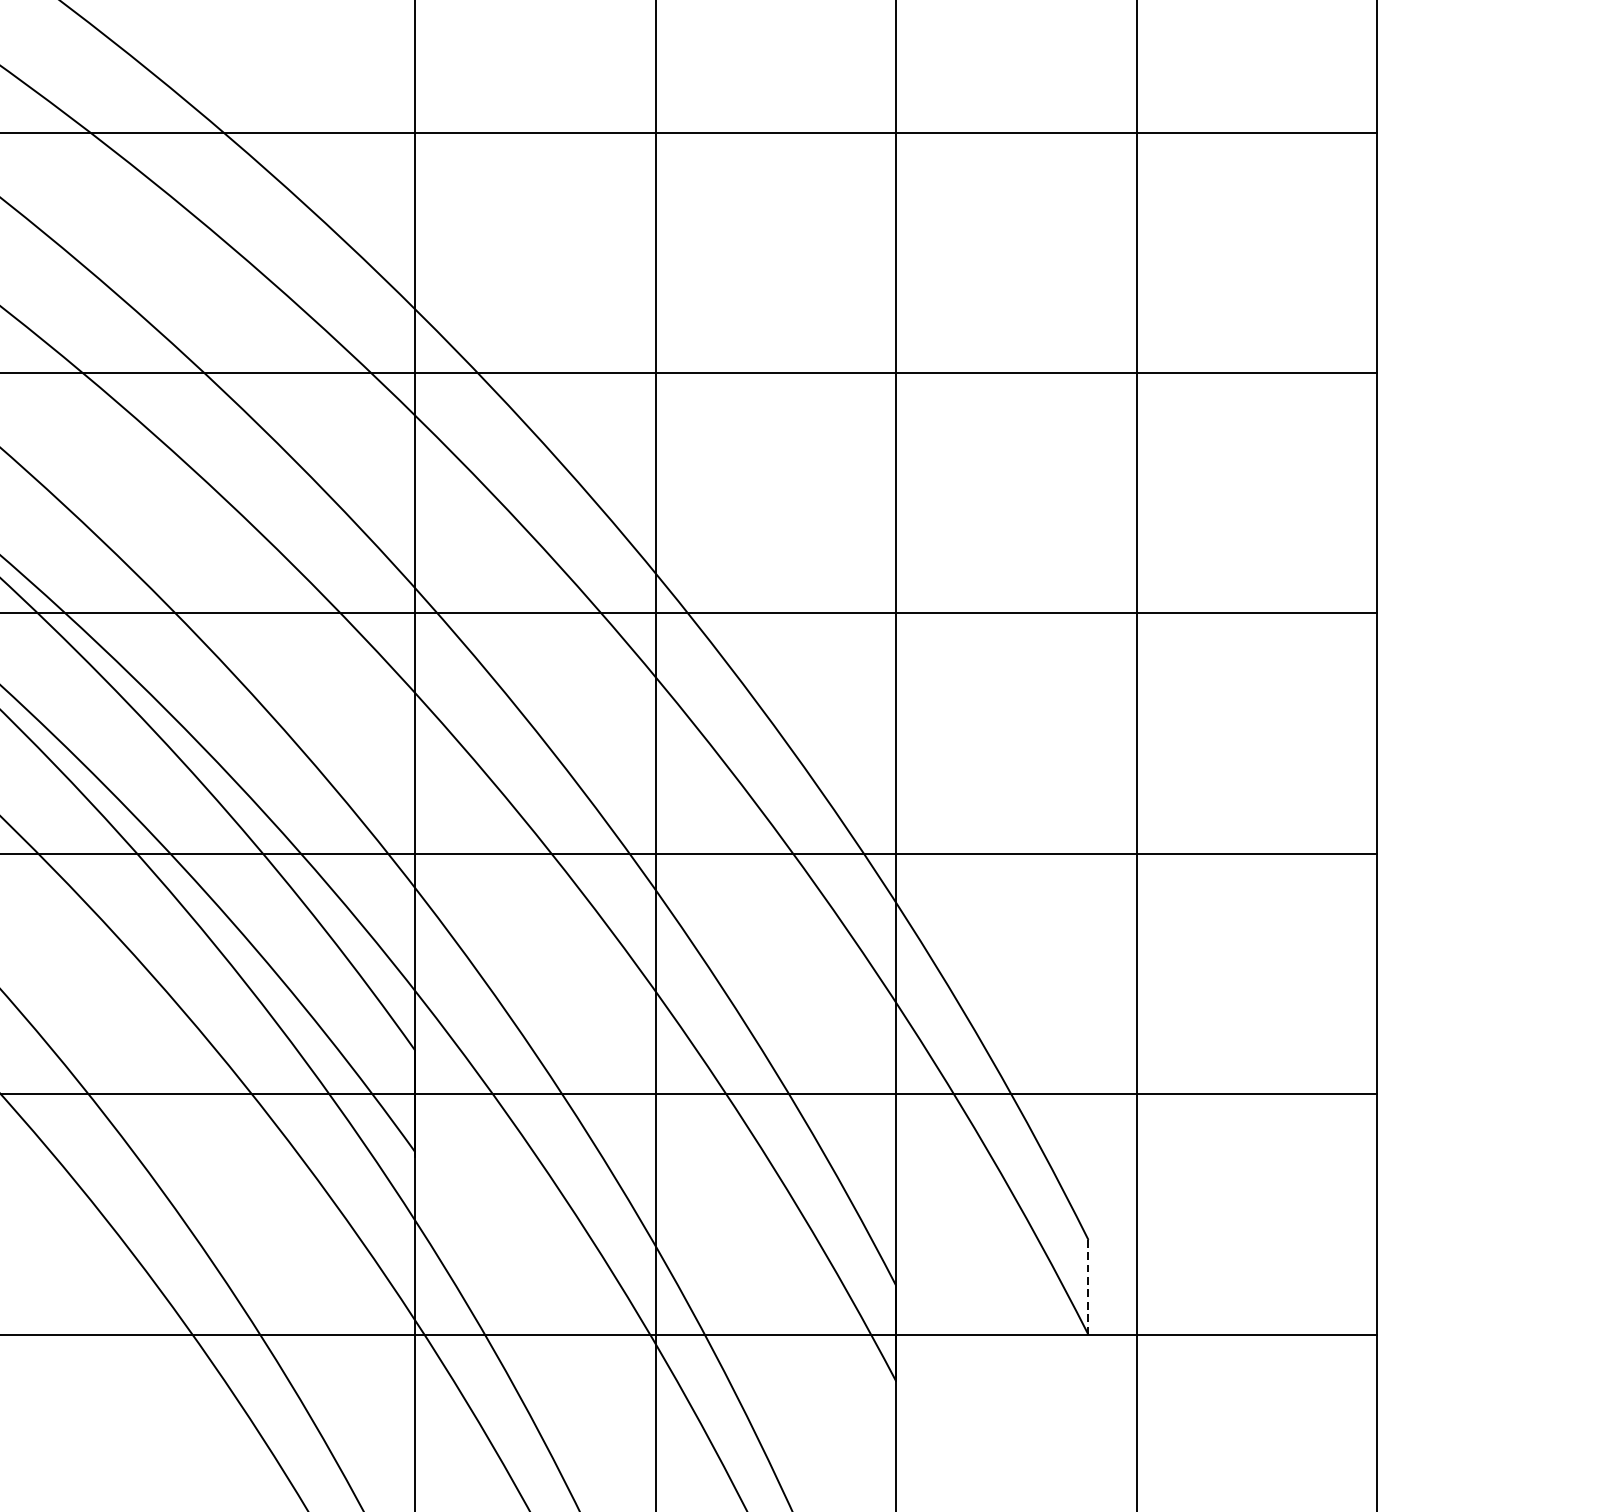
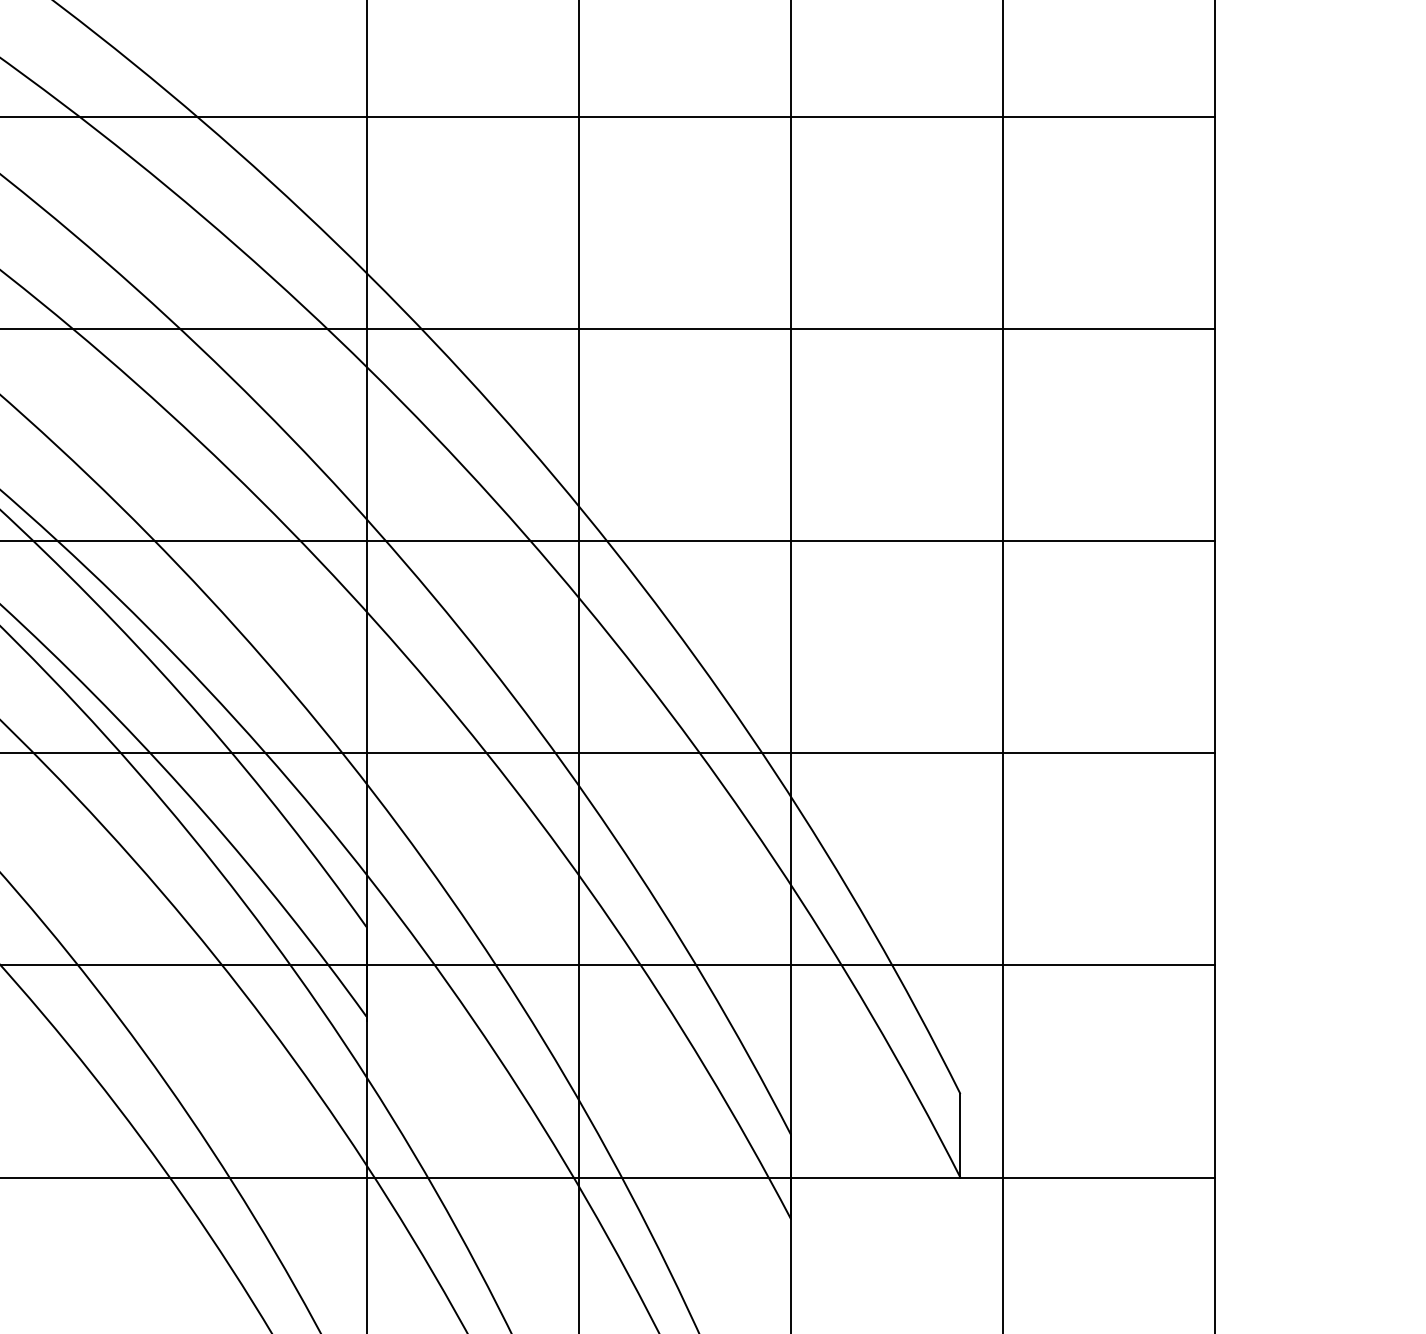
line: (1088, 1286) -> (960, 1135), dashed -> solid

